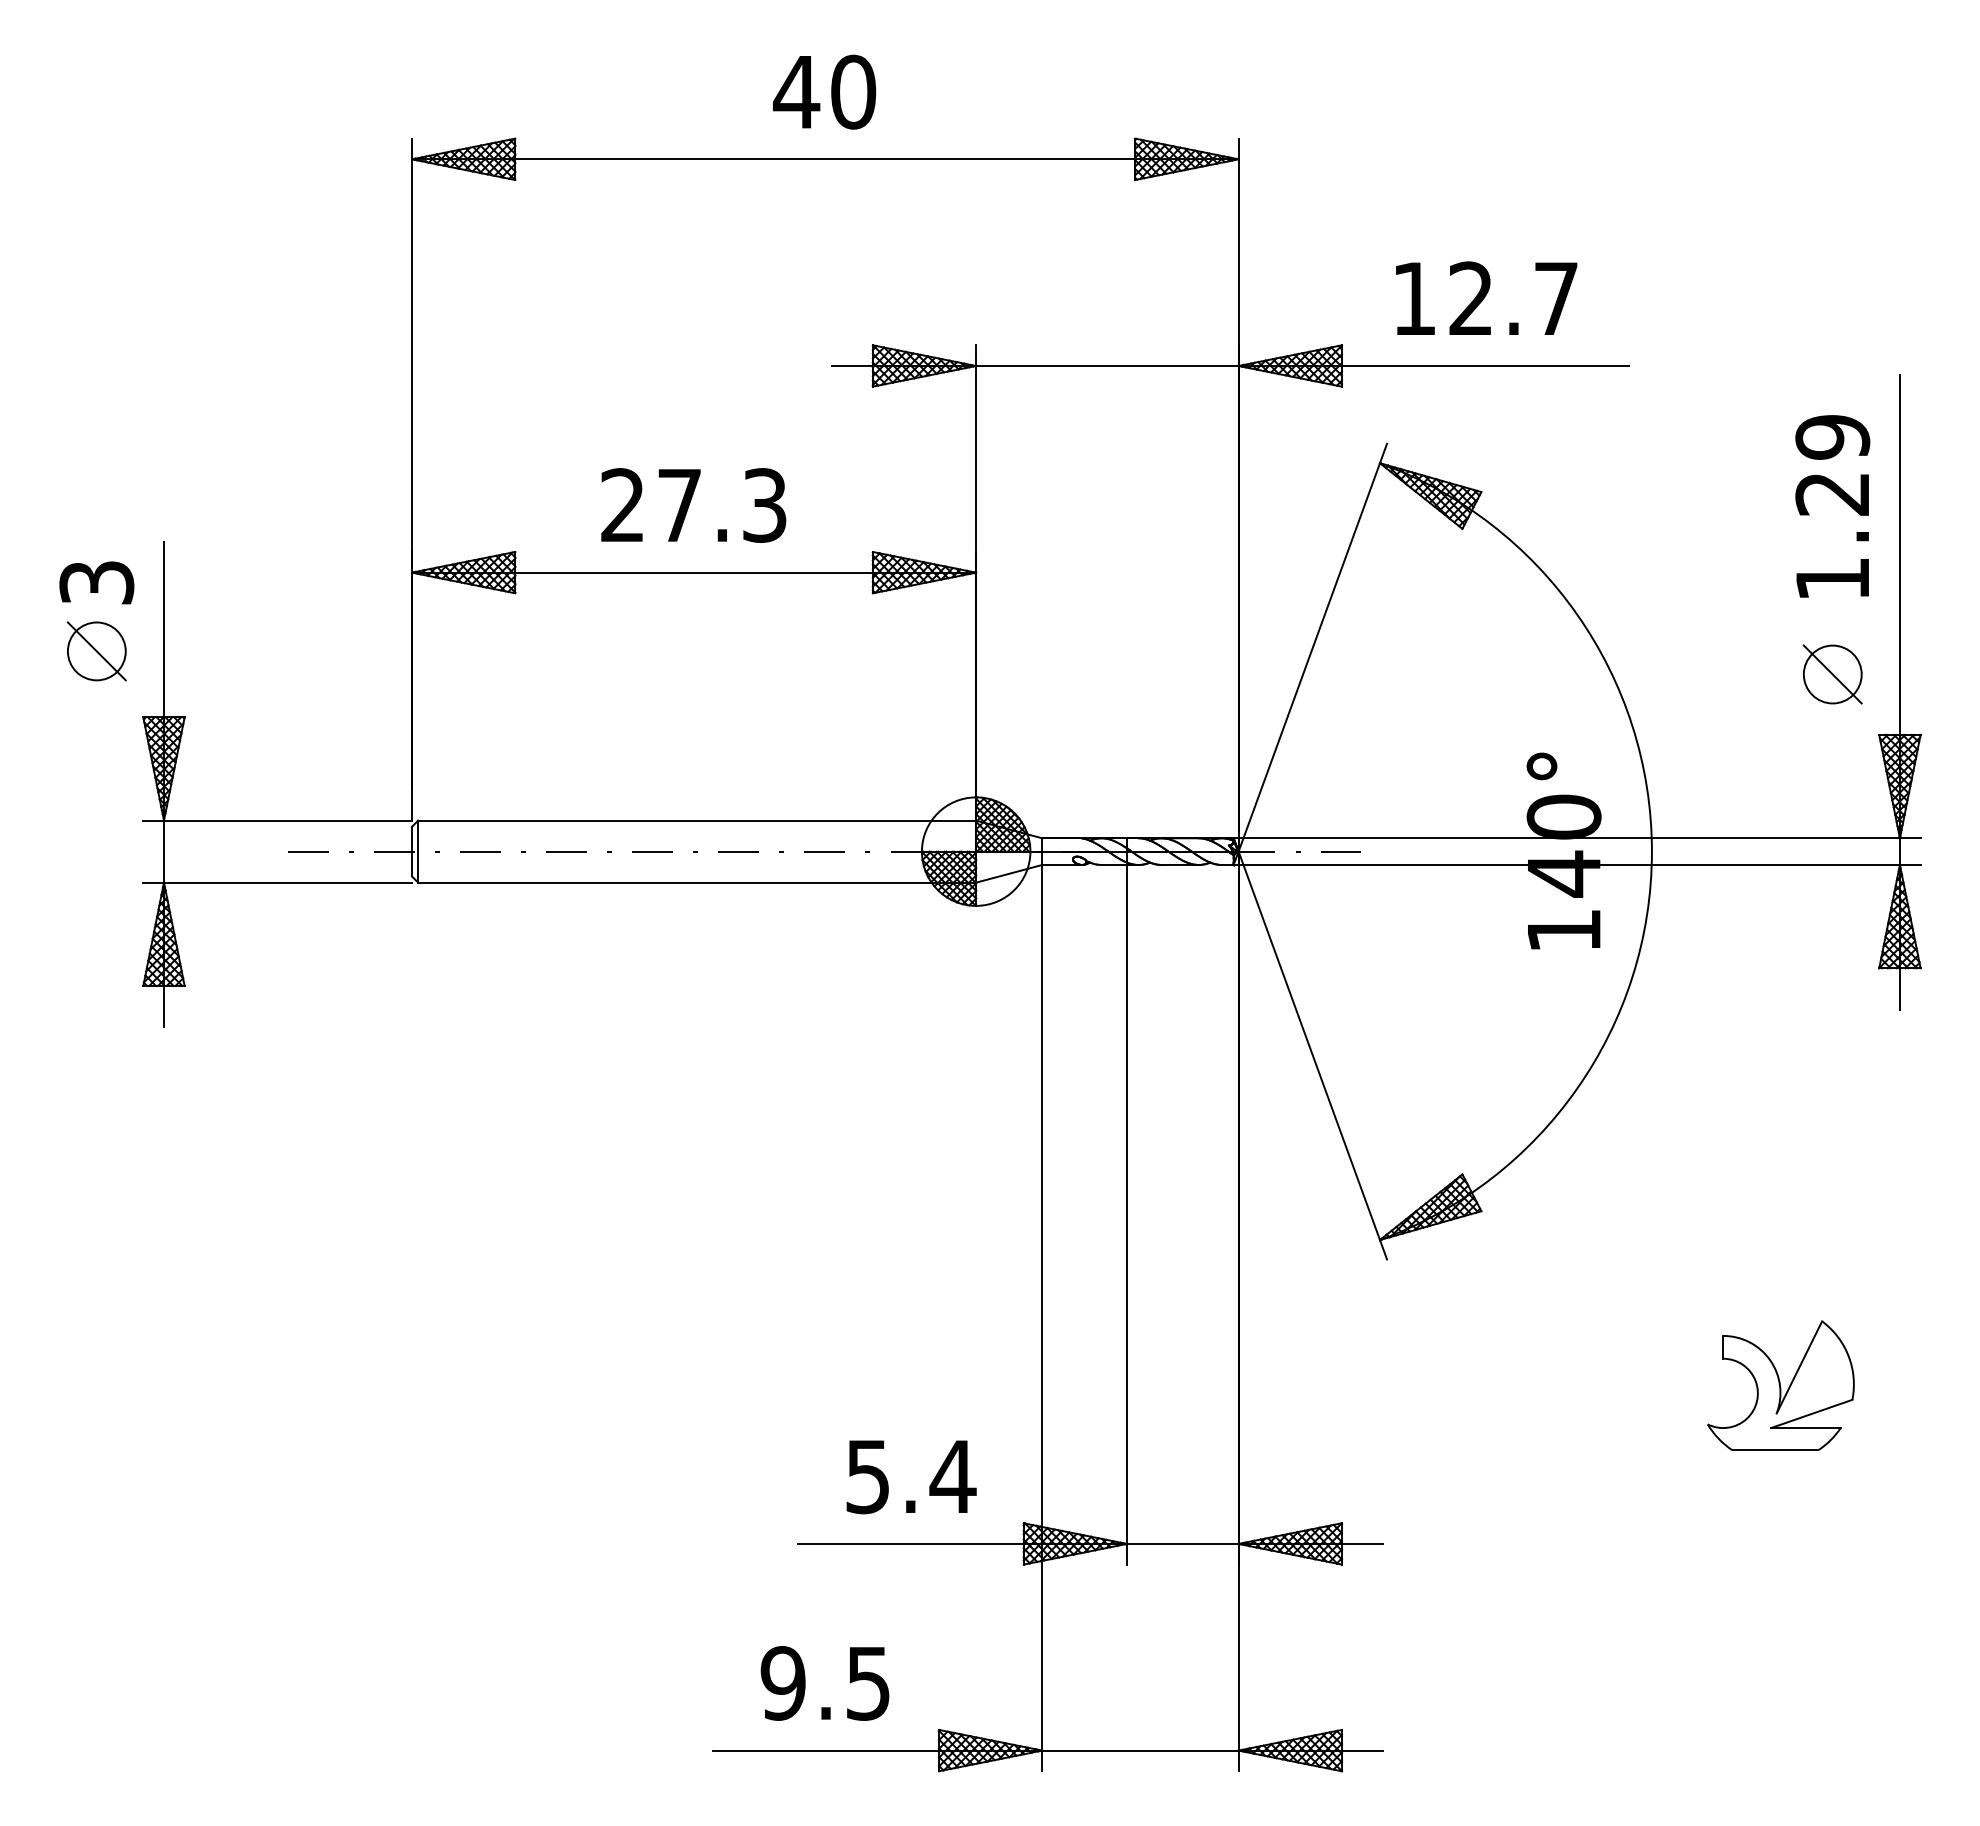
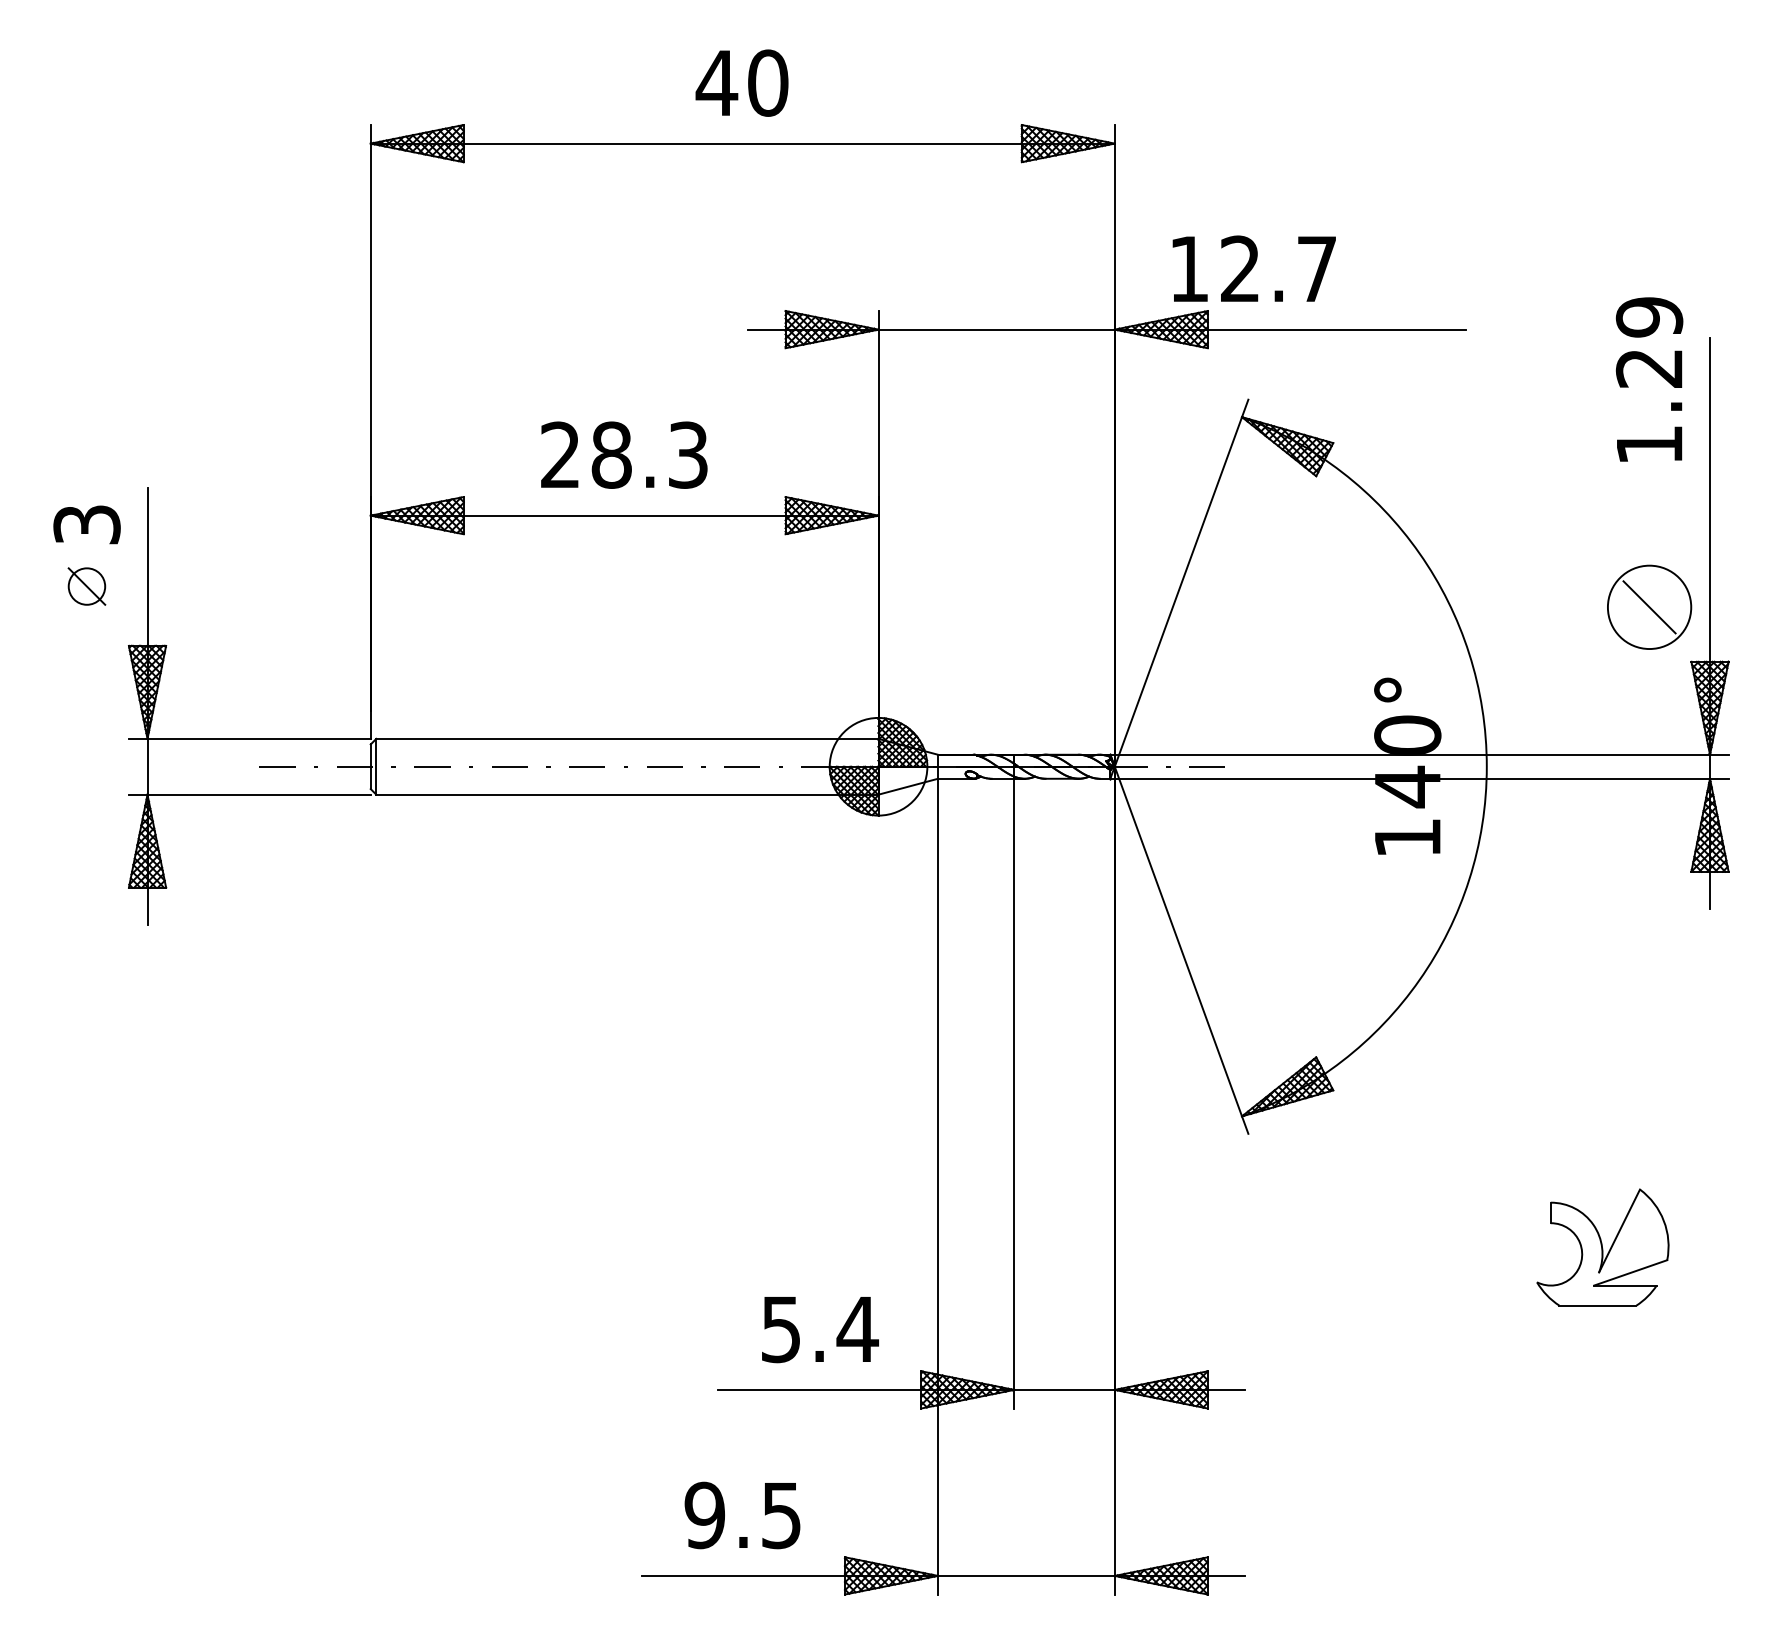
text: (1486, 297) -> (1254, 267), moved
text: (679, 505) -> (611, 455), 27.3 -> 28.3
text: (1832, 506) -> (1649, 379), moved
part: (96, 651) -> (86, 586), size x0.7
circle: (1832, 674) -> (1649, 607), size x1.6

